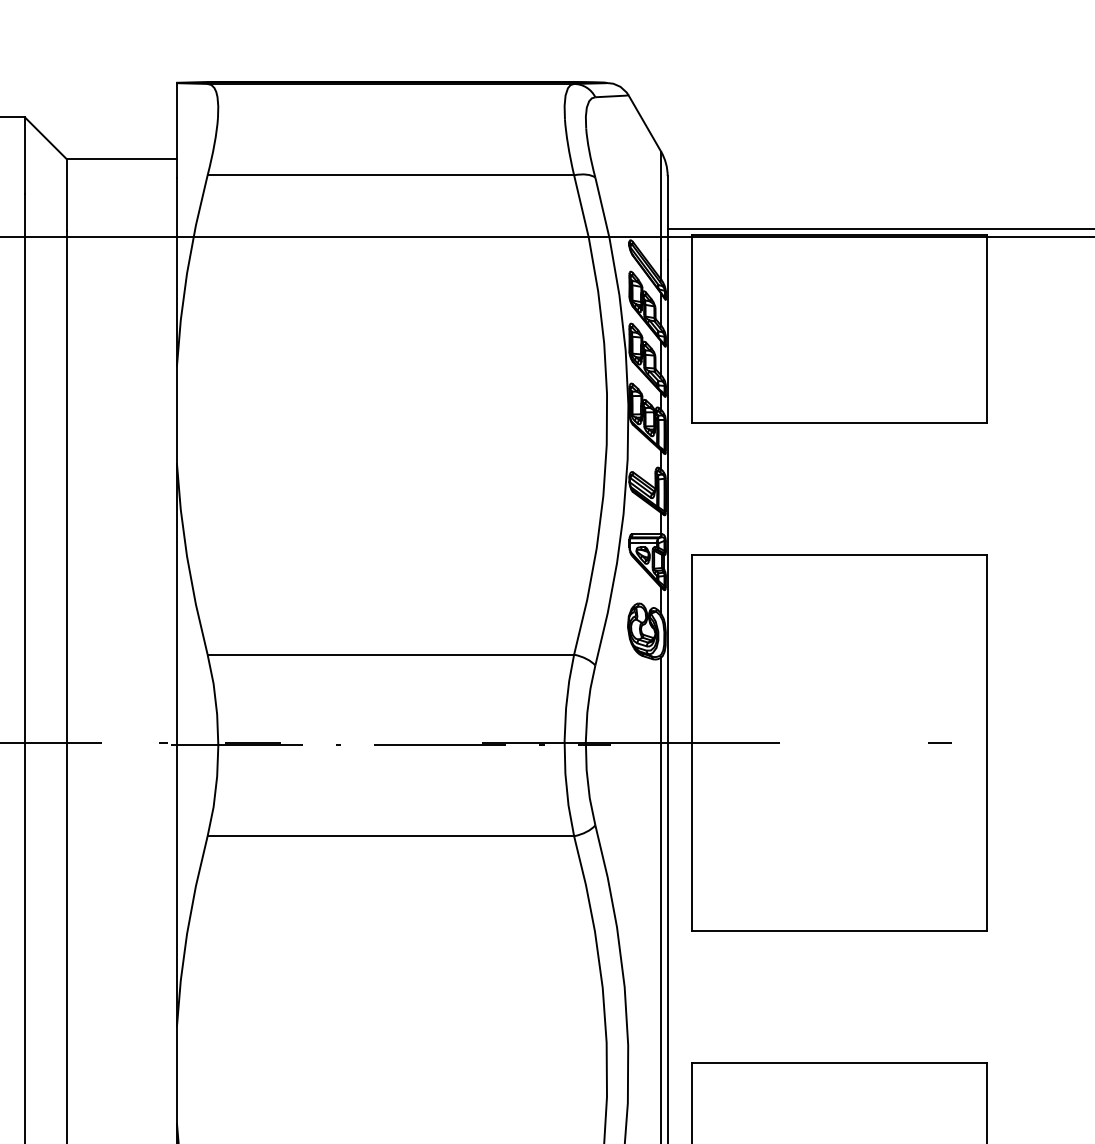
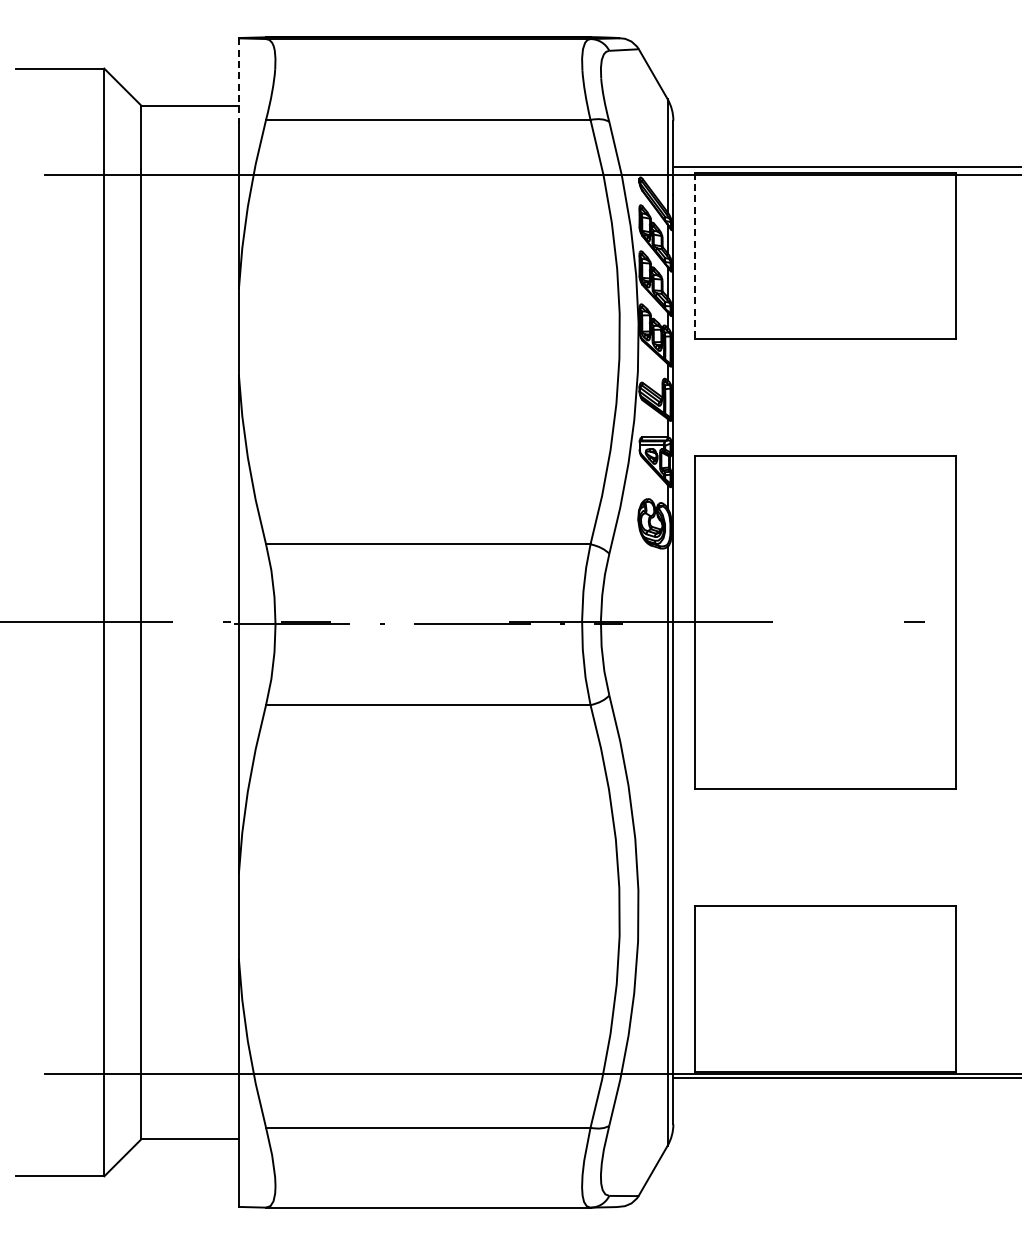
line: (176, 131) -> (238, 81), solid -> dashed
line: (692, 329) -> (695, 256), solid -> dashed

